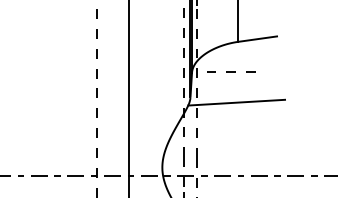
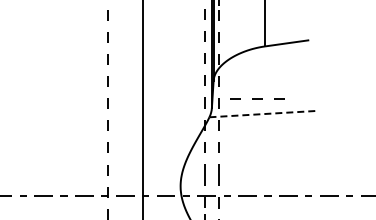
line: (231, 71) -> (257, 98), moved
line: (236, 103) -> (263, 114), solid -> dashed

